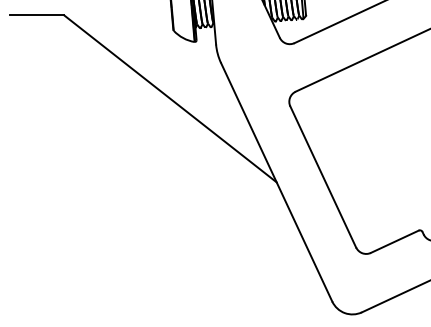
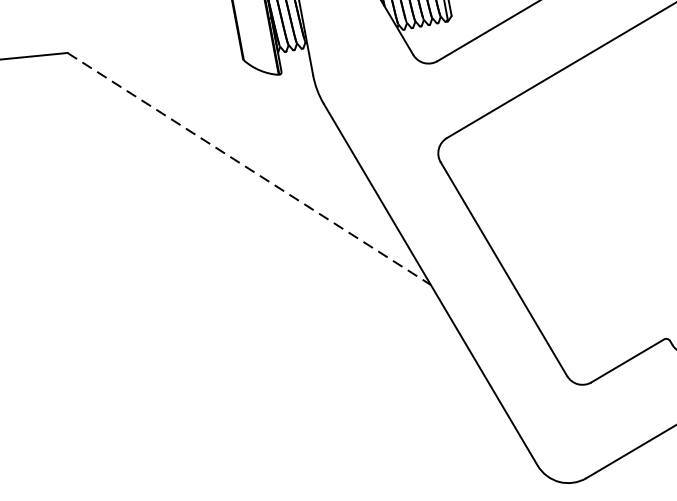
line: (170, 99) -> (249, 169), solid -> dashed

